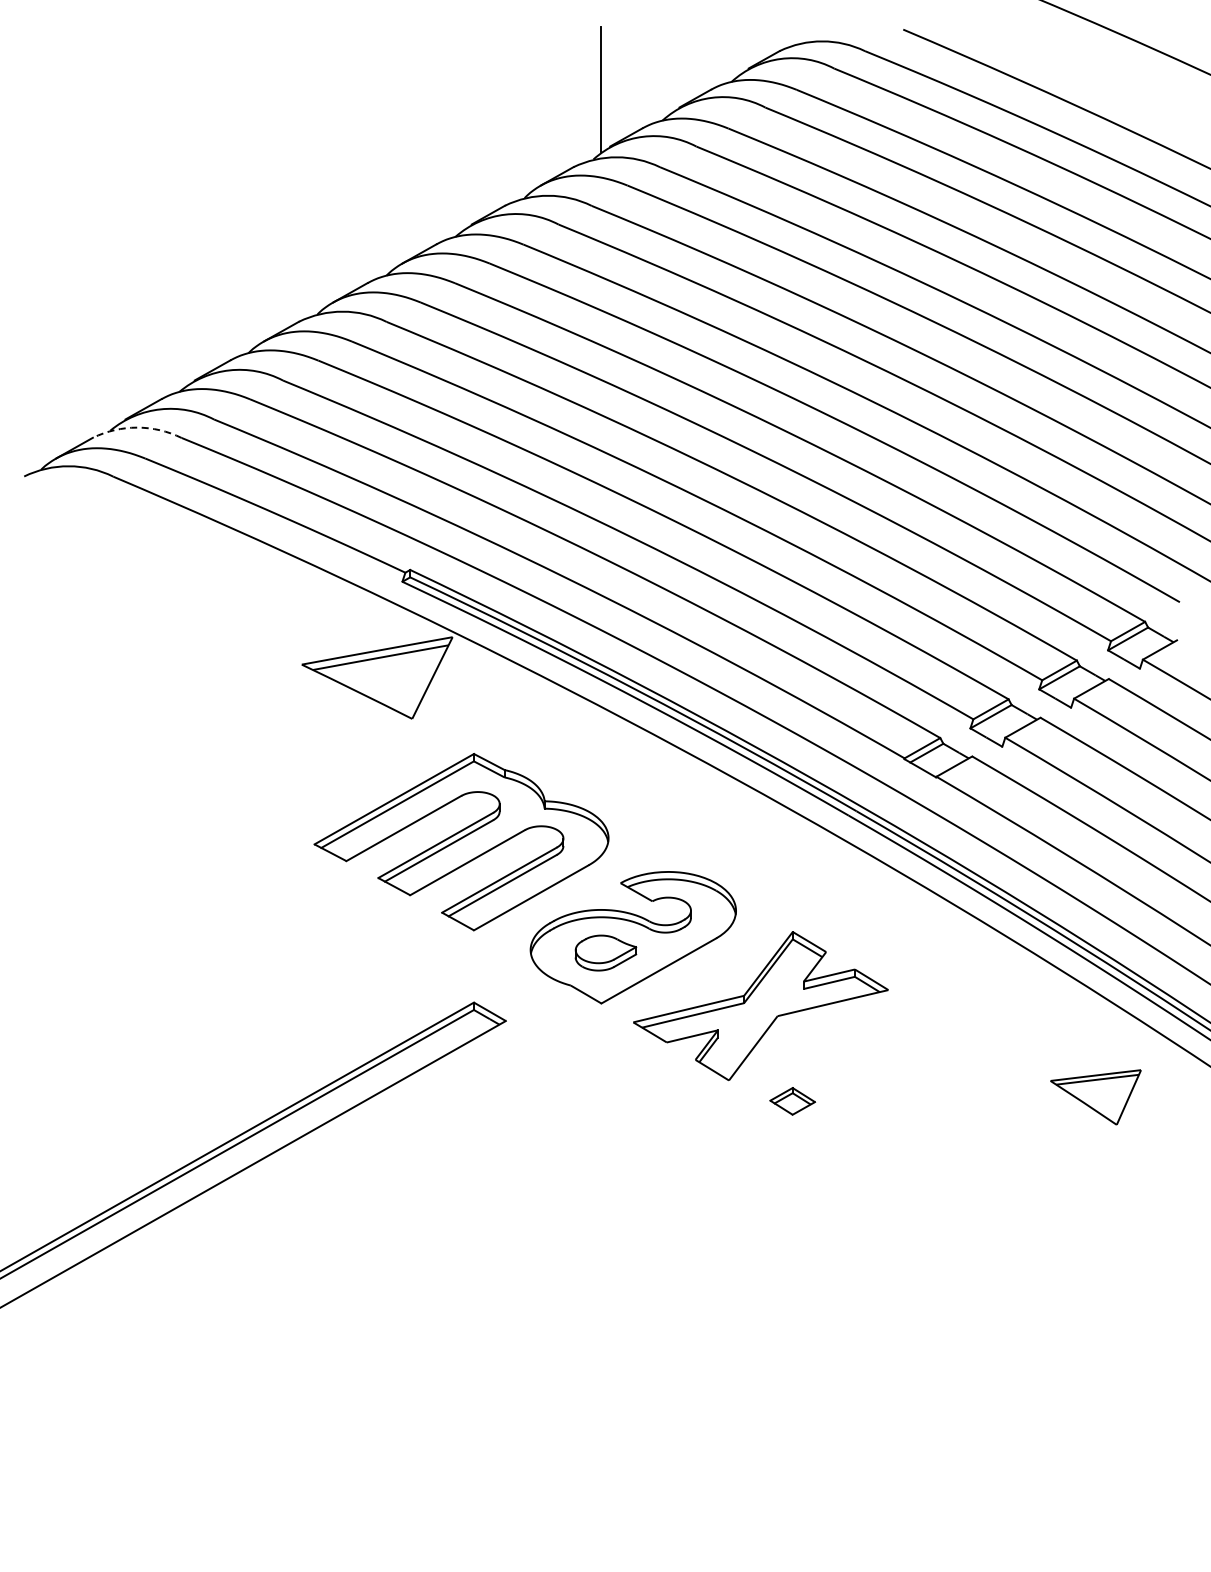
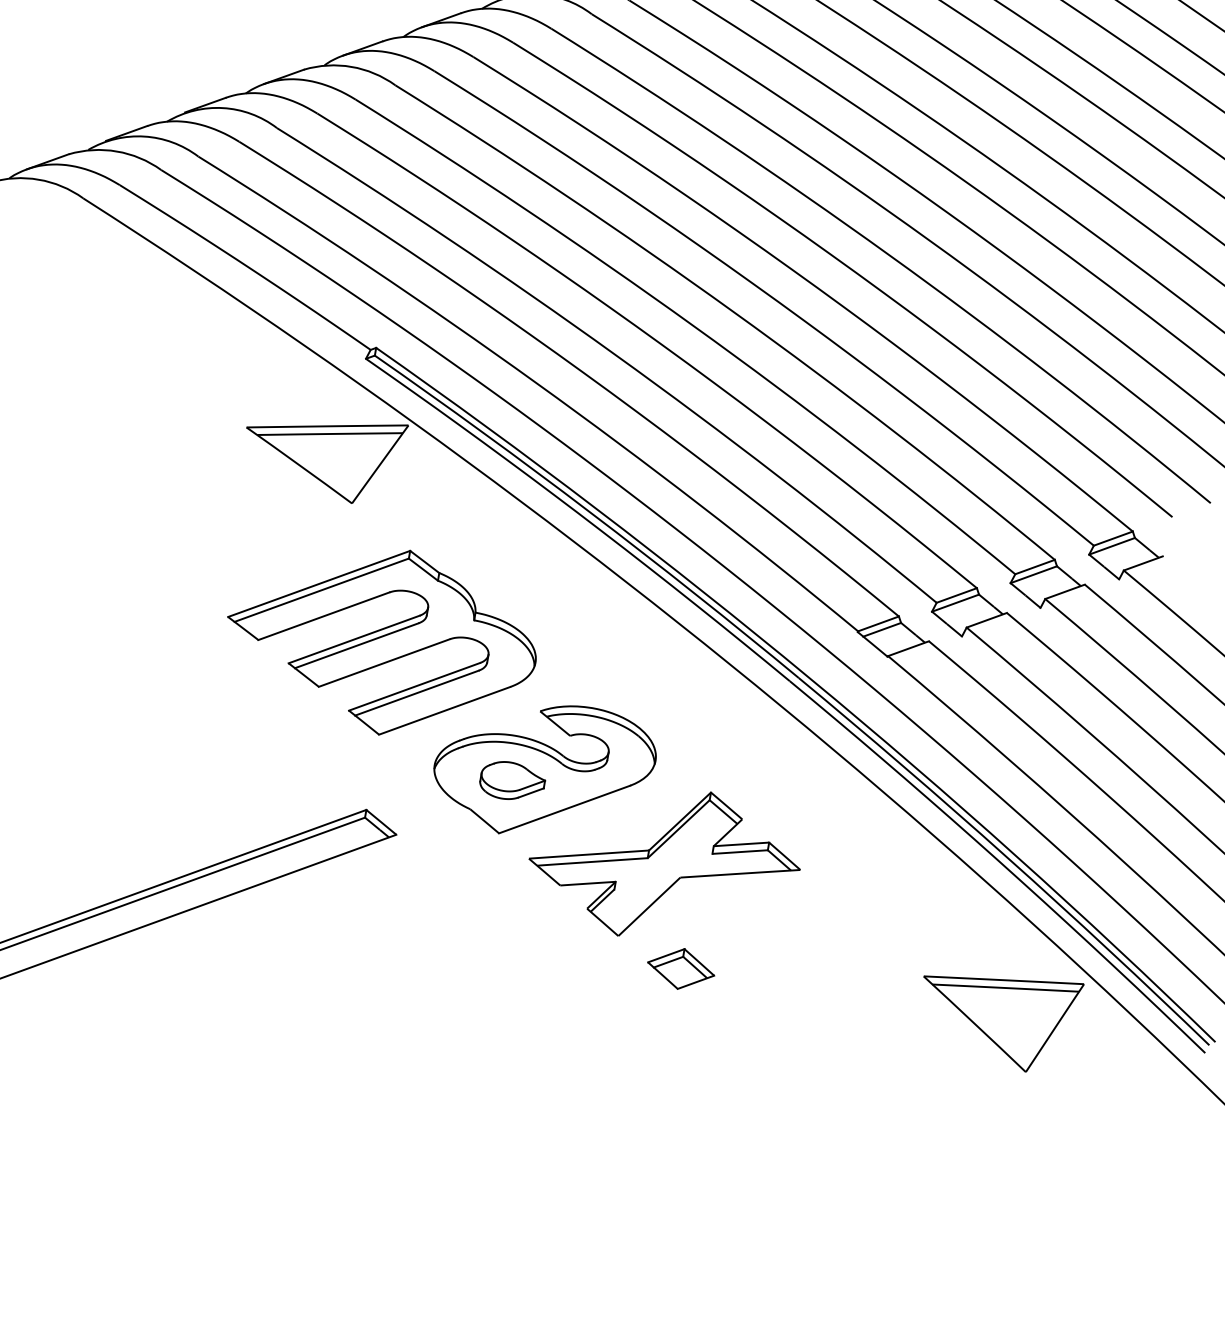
arc: (137, 427) -> (117, 151), dashed -> solid
part: (1095, 1097) -> (997, 1018), size x1.67
part: (792, 1101) -> (680, 969), size x1.43

